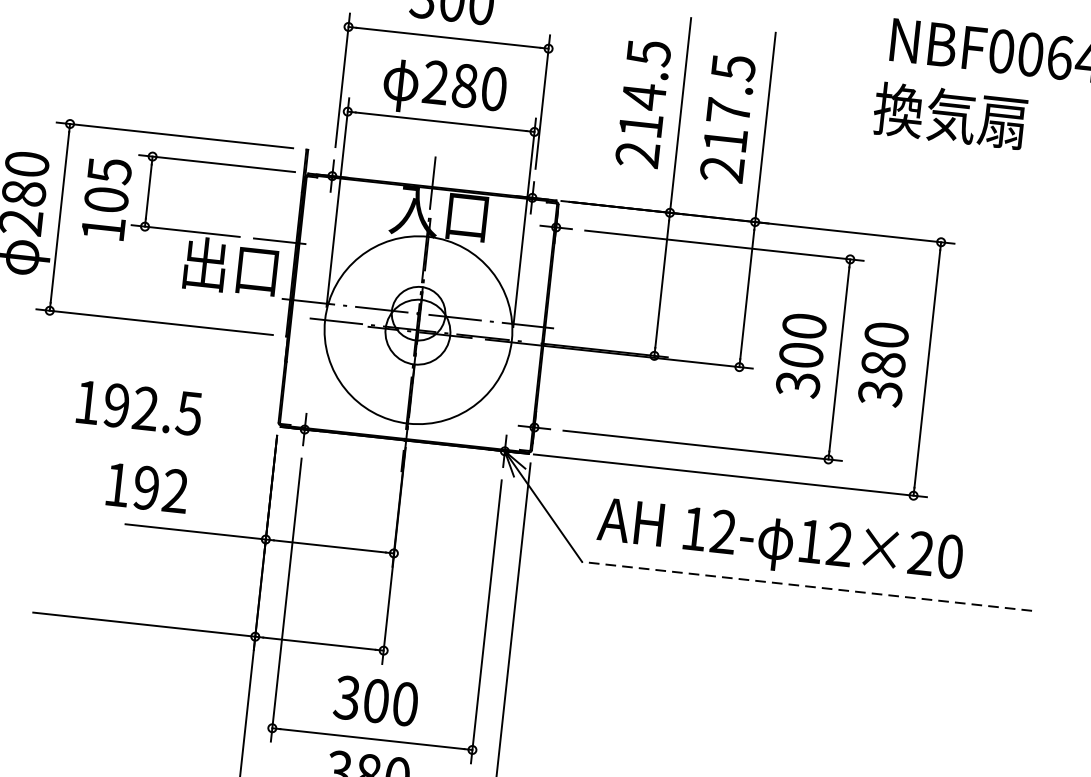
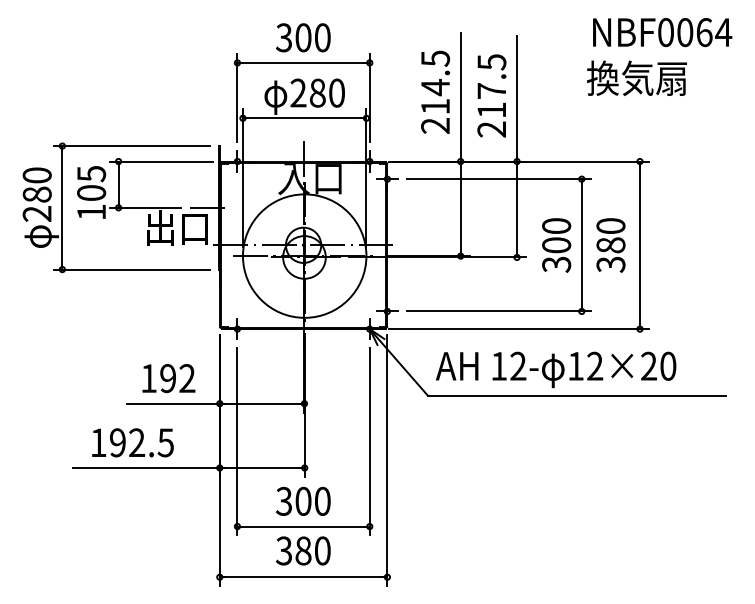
text: (138, 407) -> (132, 442), moved
text: (147, 488) -> (168, 378), moved
line: (806, 585) -> (576, 395), dashed -> solid

